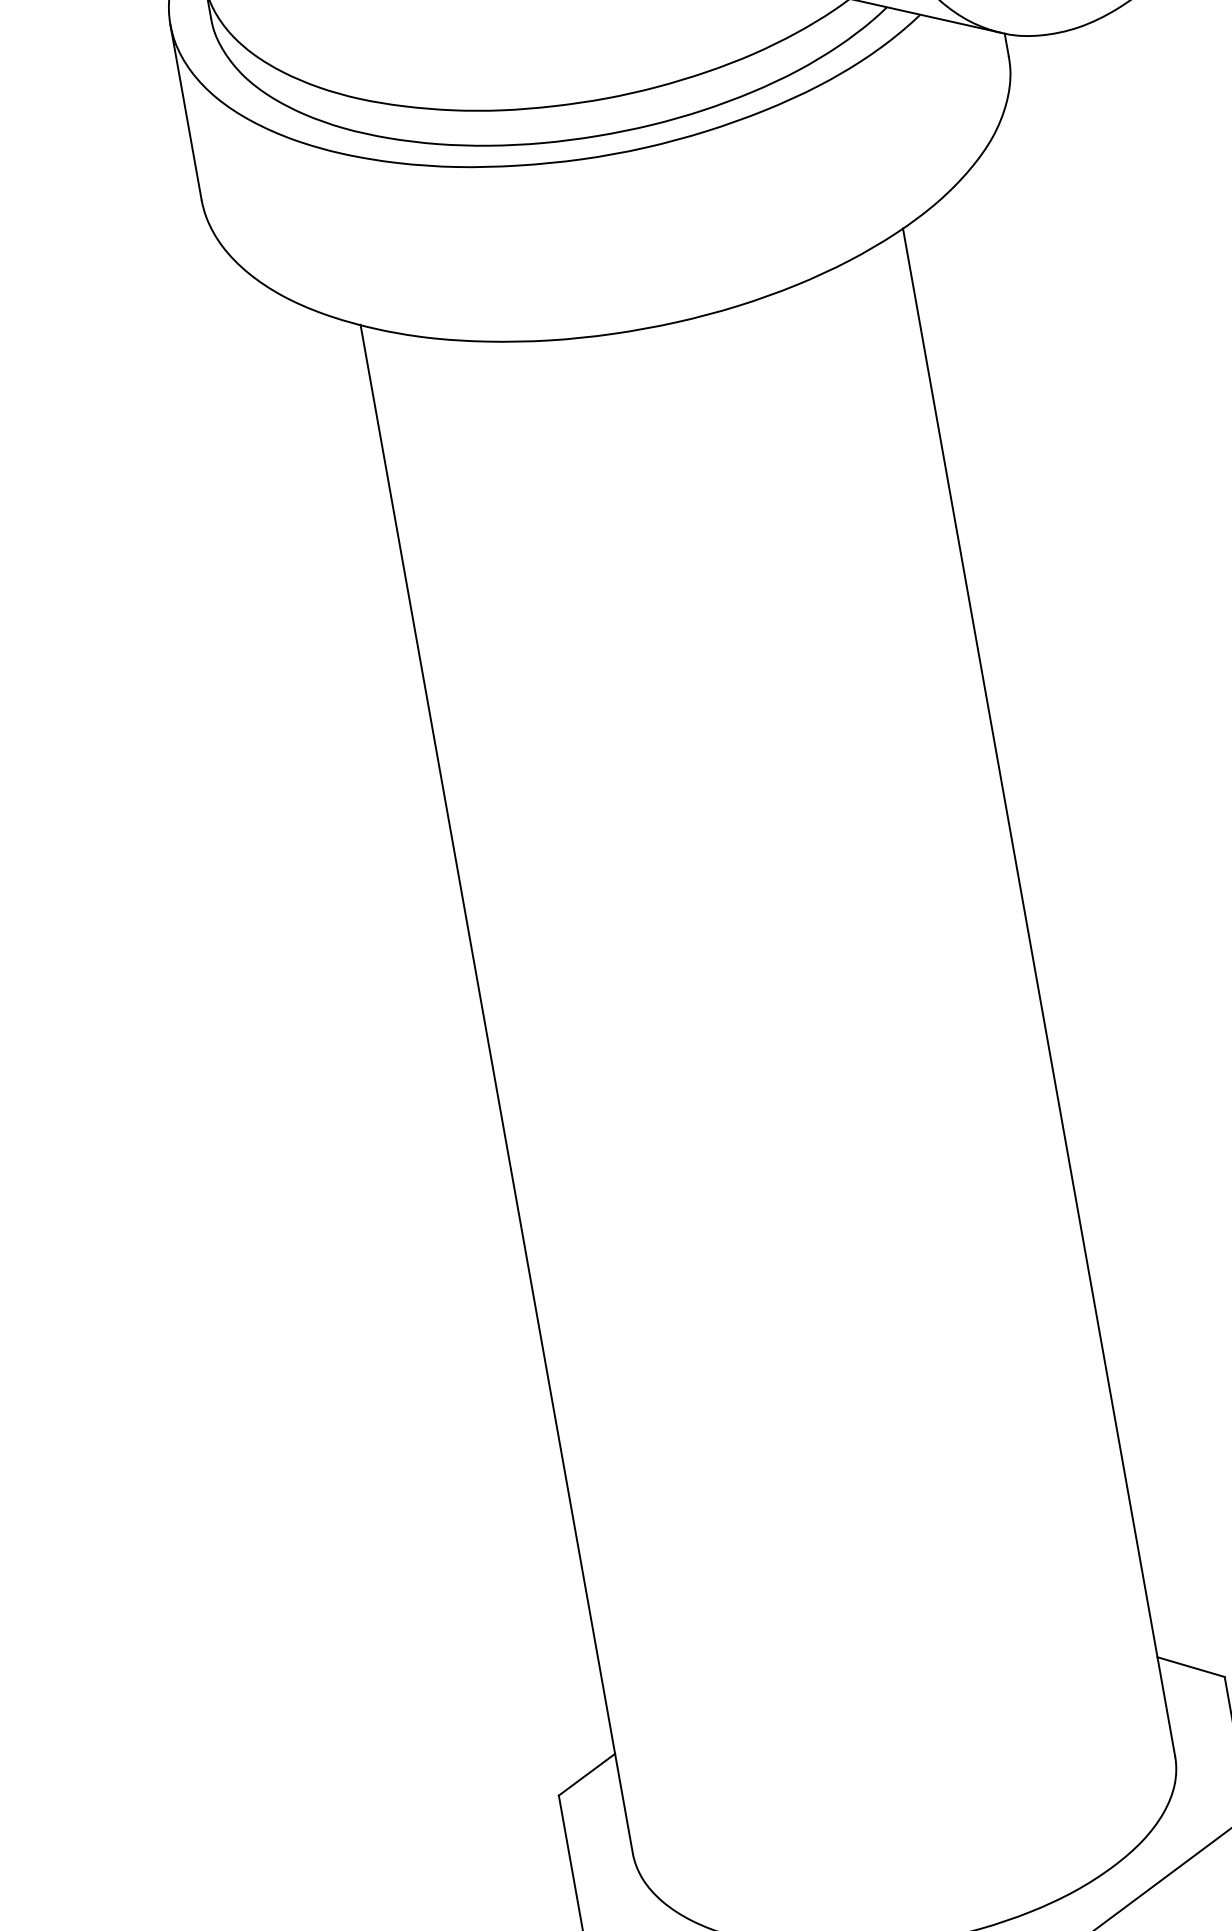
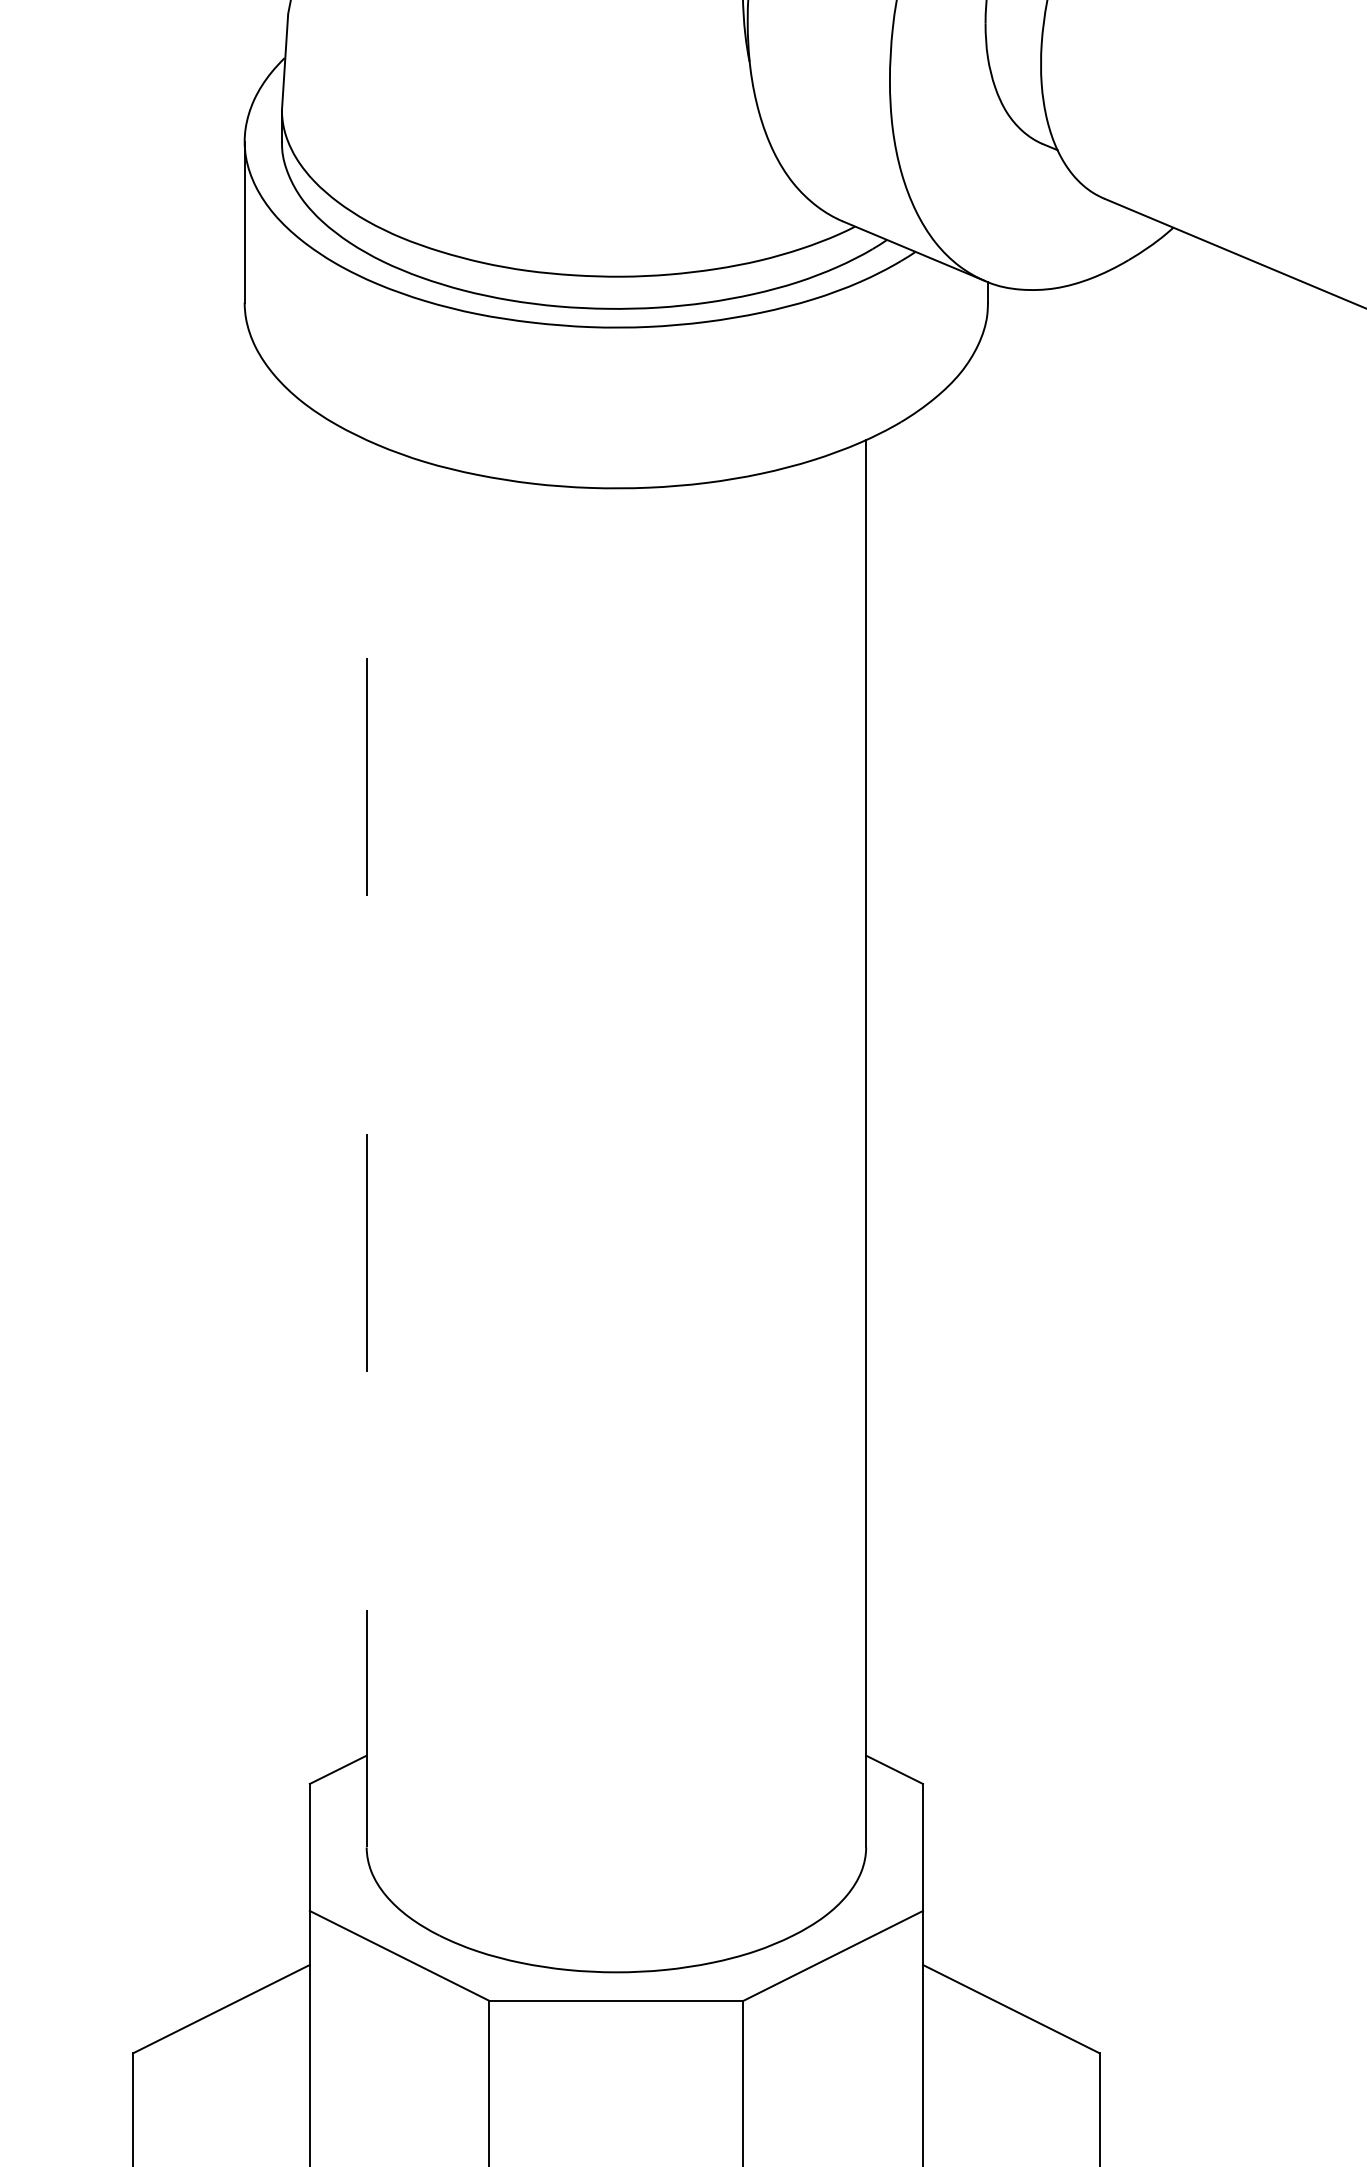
line: (496, 1089) -> (366, 1143), solid -> dashed

